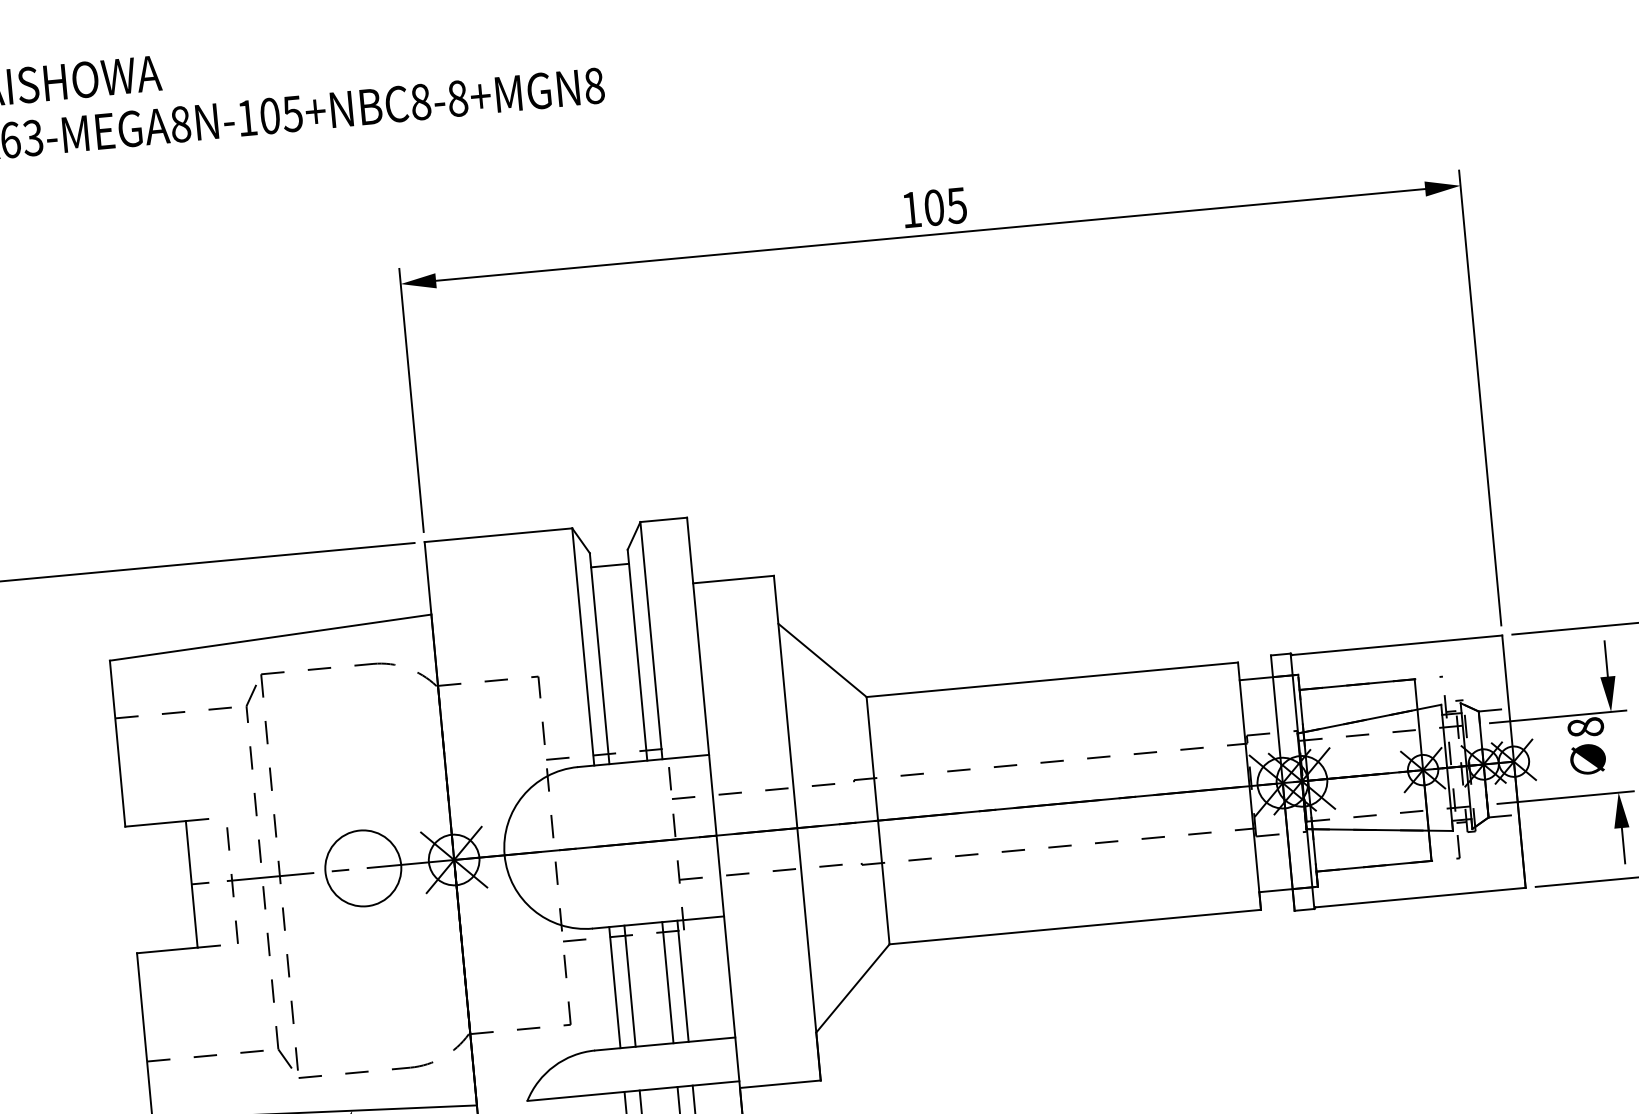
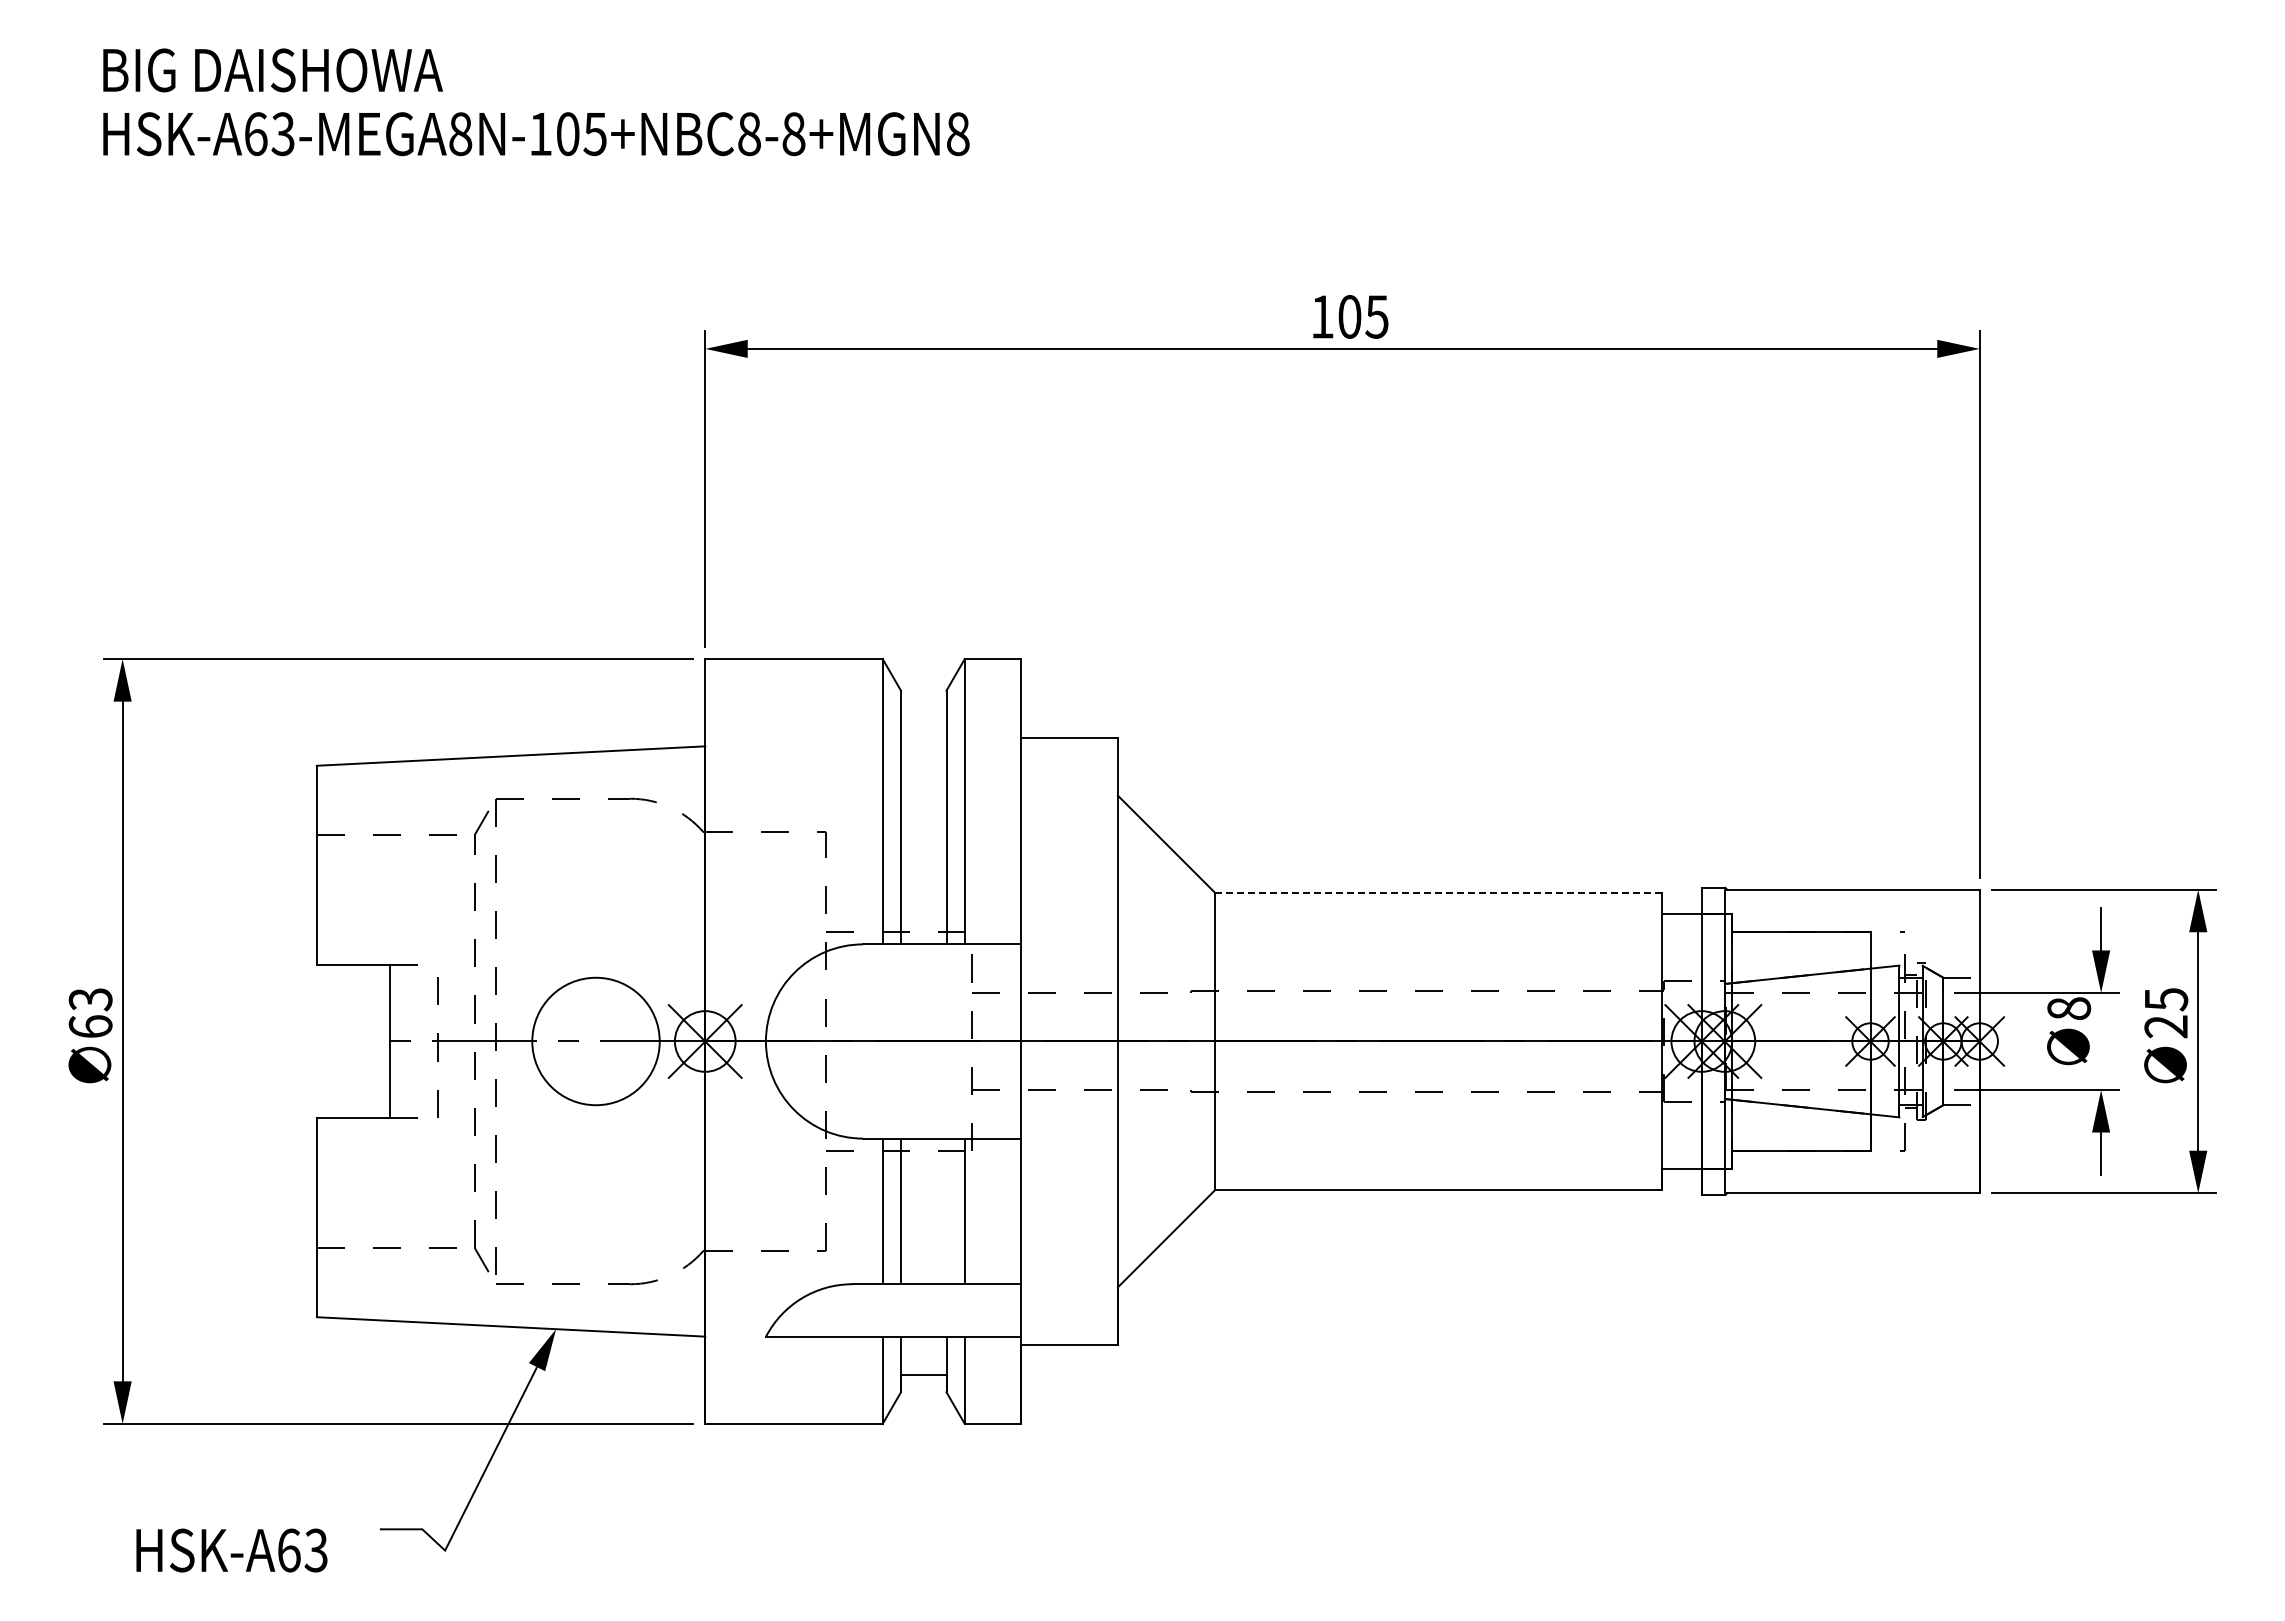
line: (609, 565) -> (923, 707), removed
line: (1052, 679) -> (1438, 892), solid -> dashed
circle: (362, 868) -> (595, 1041), size x1.4
line: (667, 982) -> (946, 1211), removed

